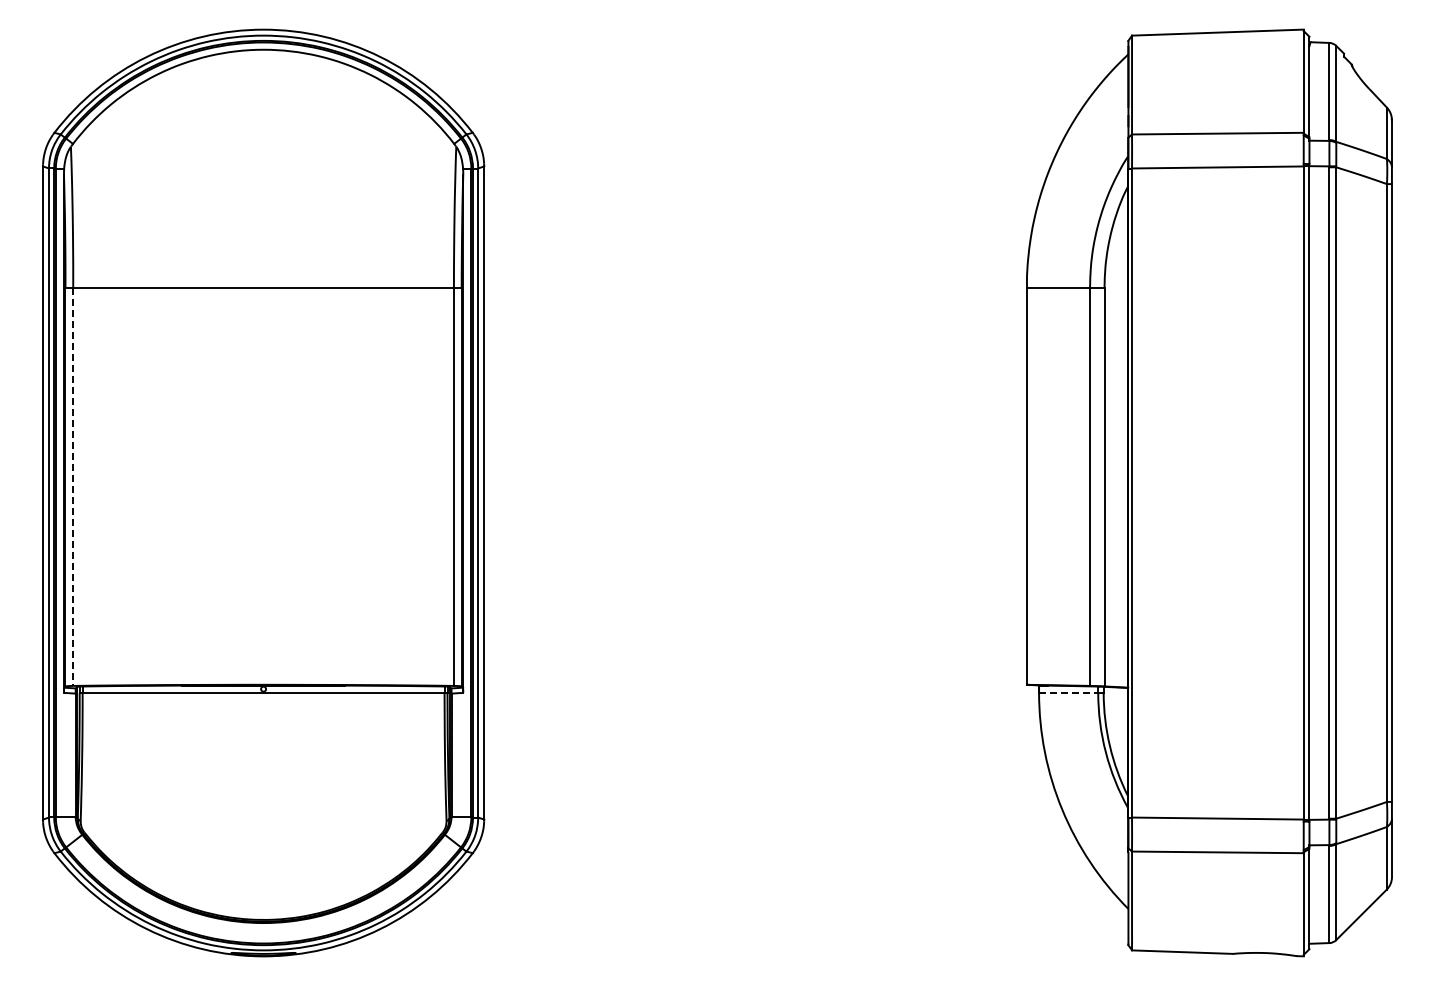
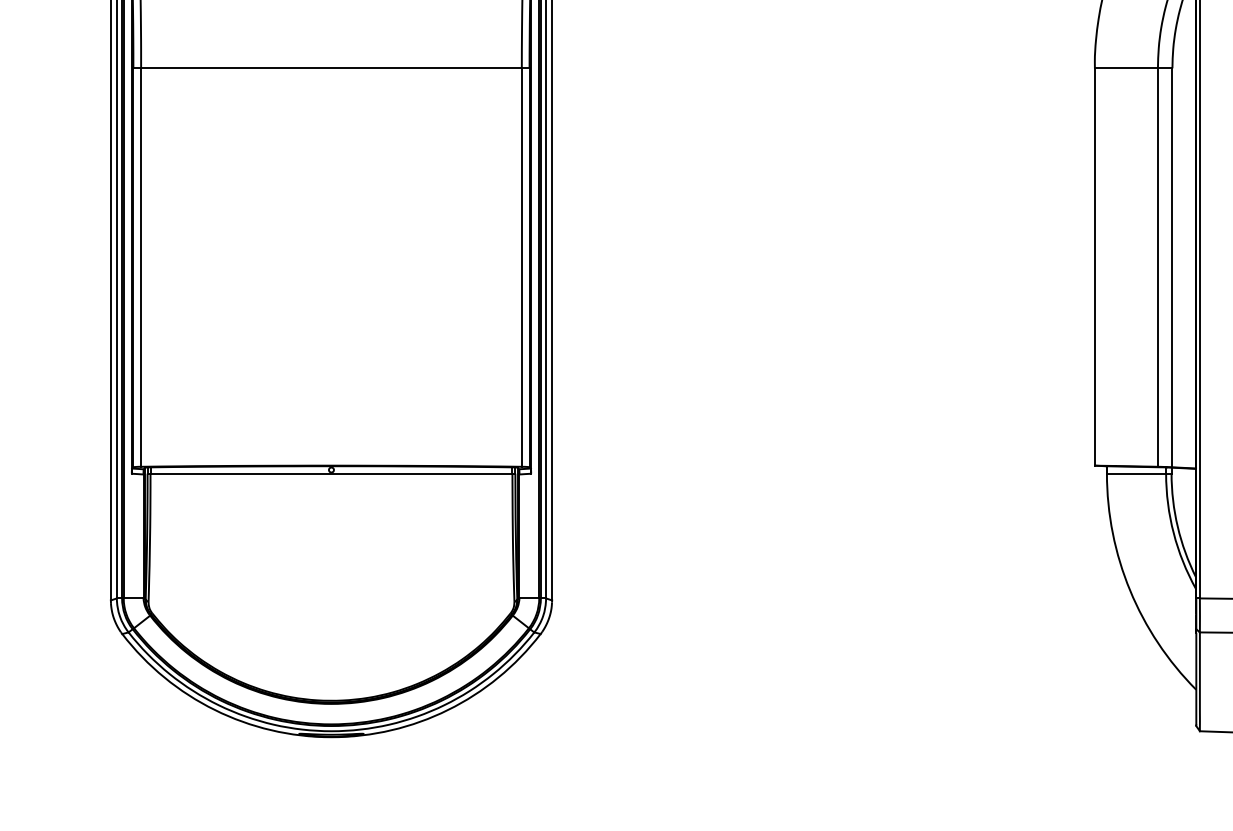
line: (73, 487) -> (141, 268), dashed -> solid
line: (1068, 692) -> (1136, 473), dashed -> solid

